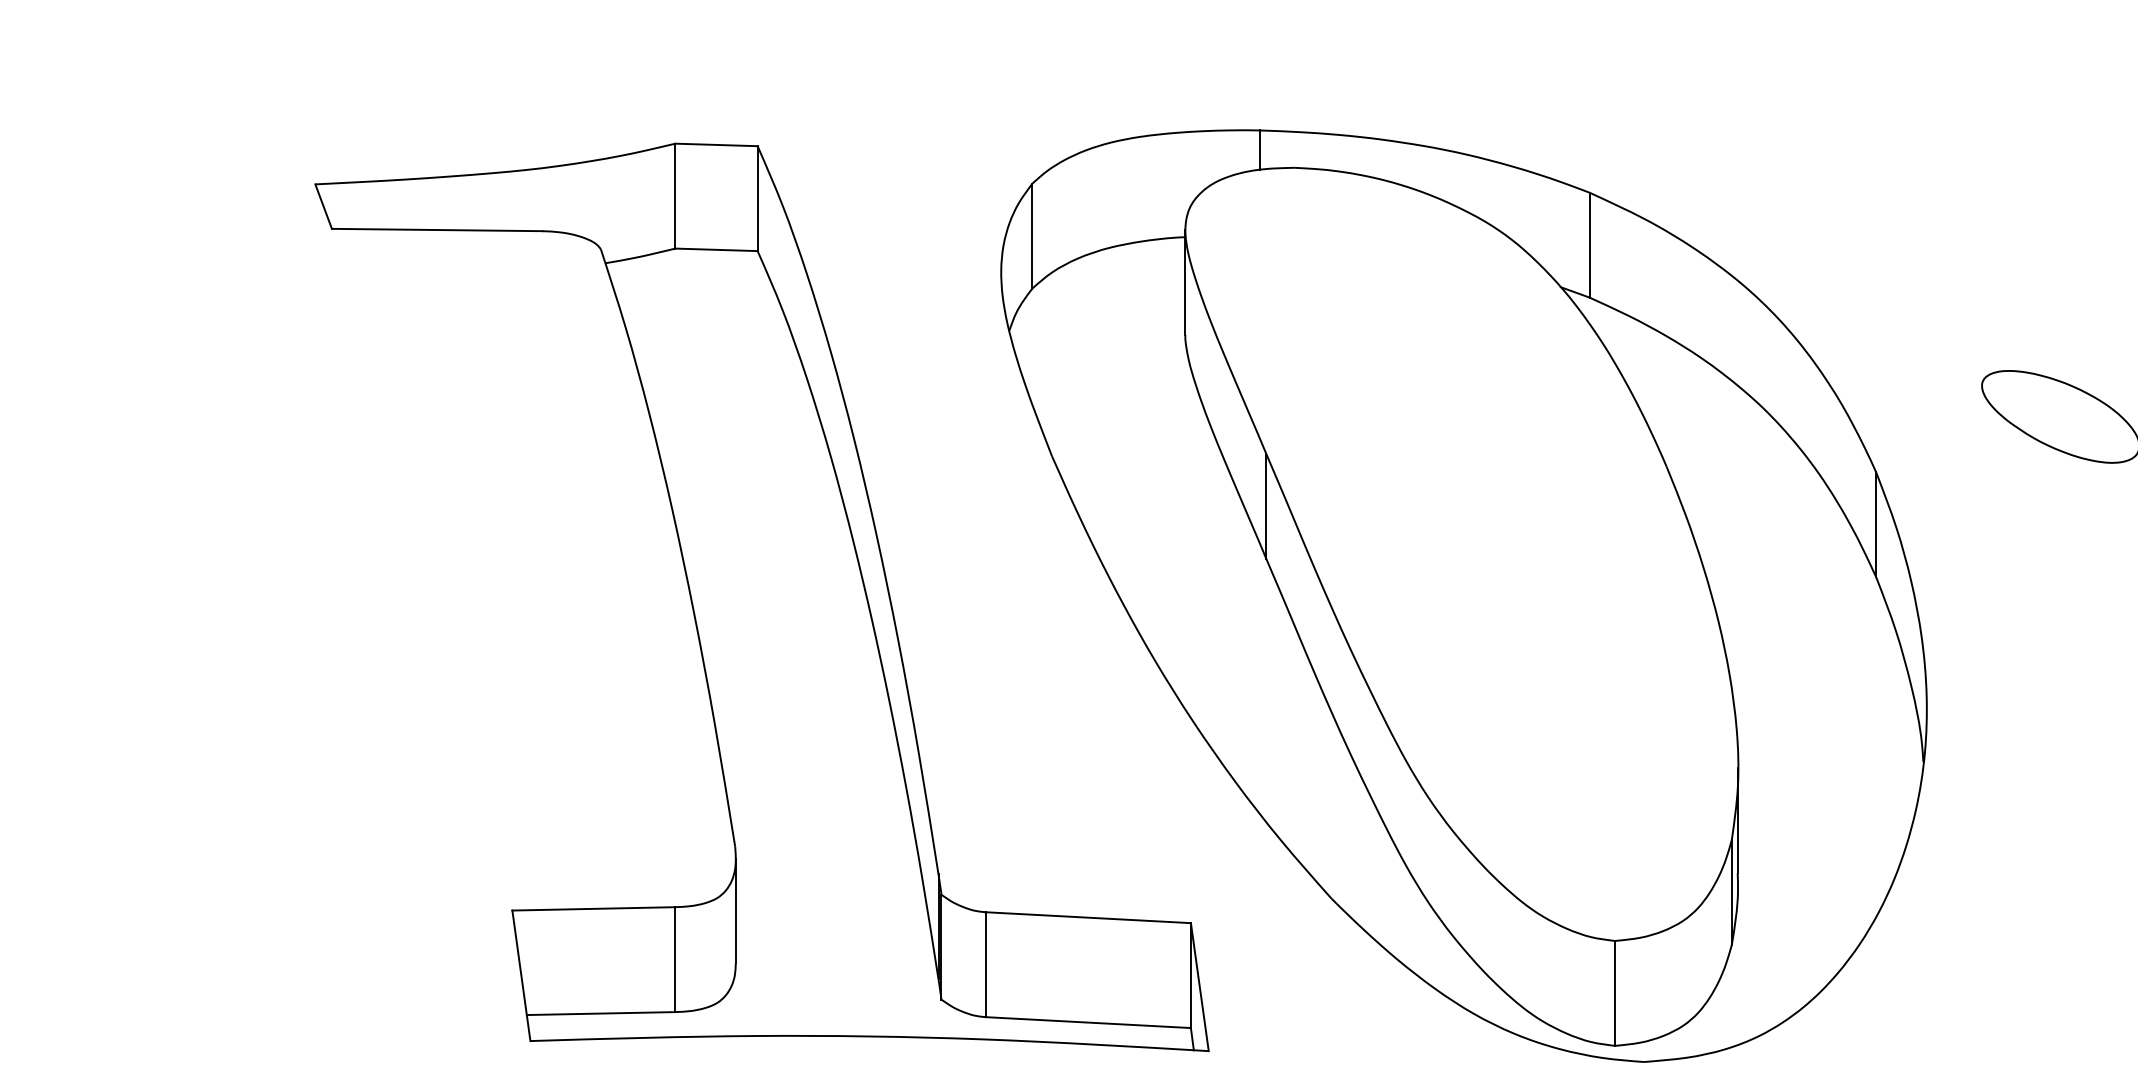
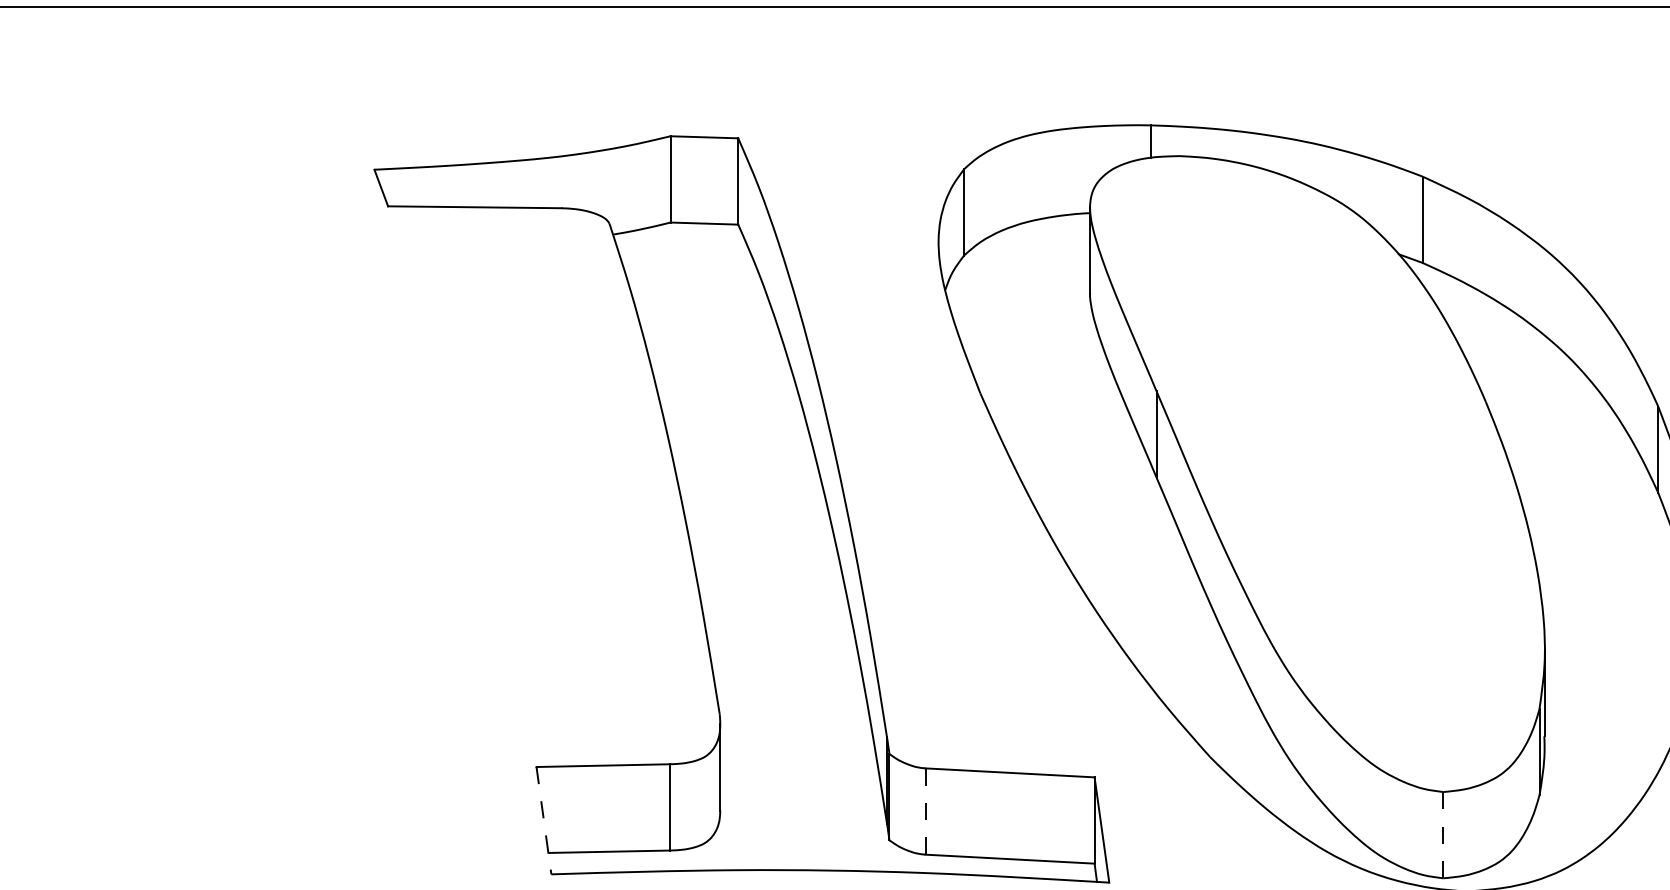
line: (985, 965) -> (925, 812), solid -> dashed
line: (521, 975) -> (544, 820), solid -> dashed
line: (1614, 993) -> (1443, 835), solid -> dashed

